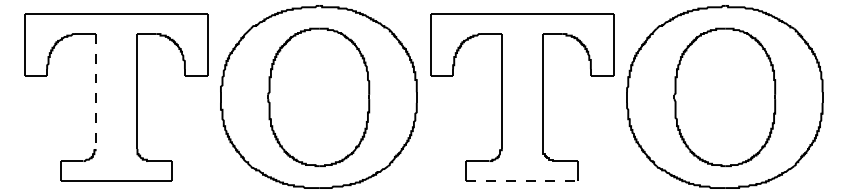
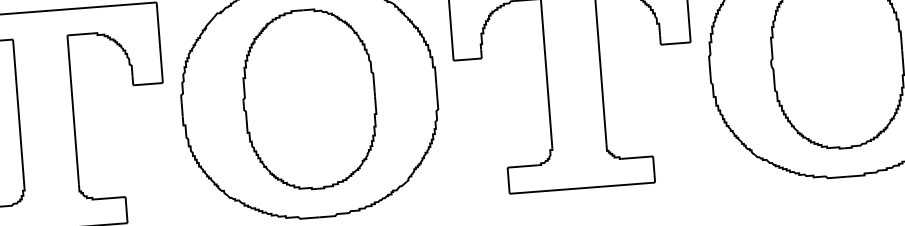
line: (95, 92) -> (18, 115), dashed -> solid
line: (522, 181) -> (582, 188), dashed -> solid

